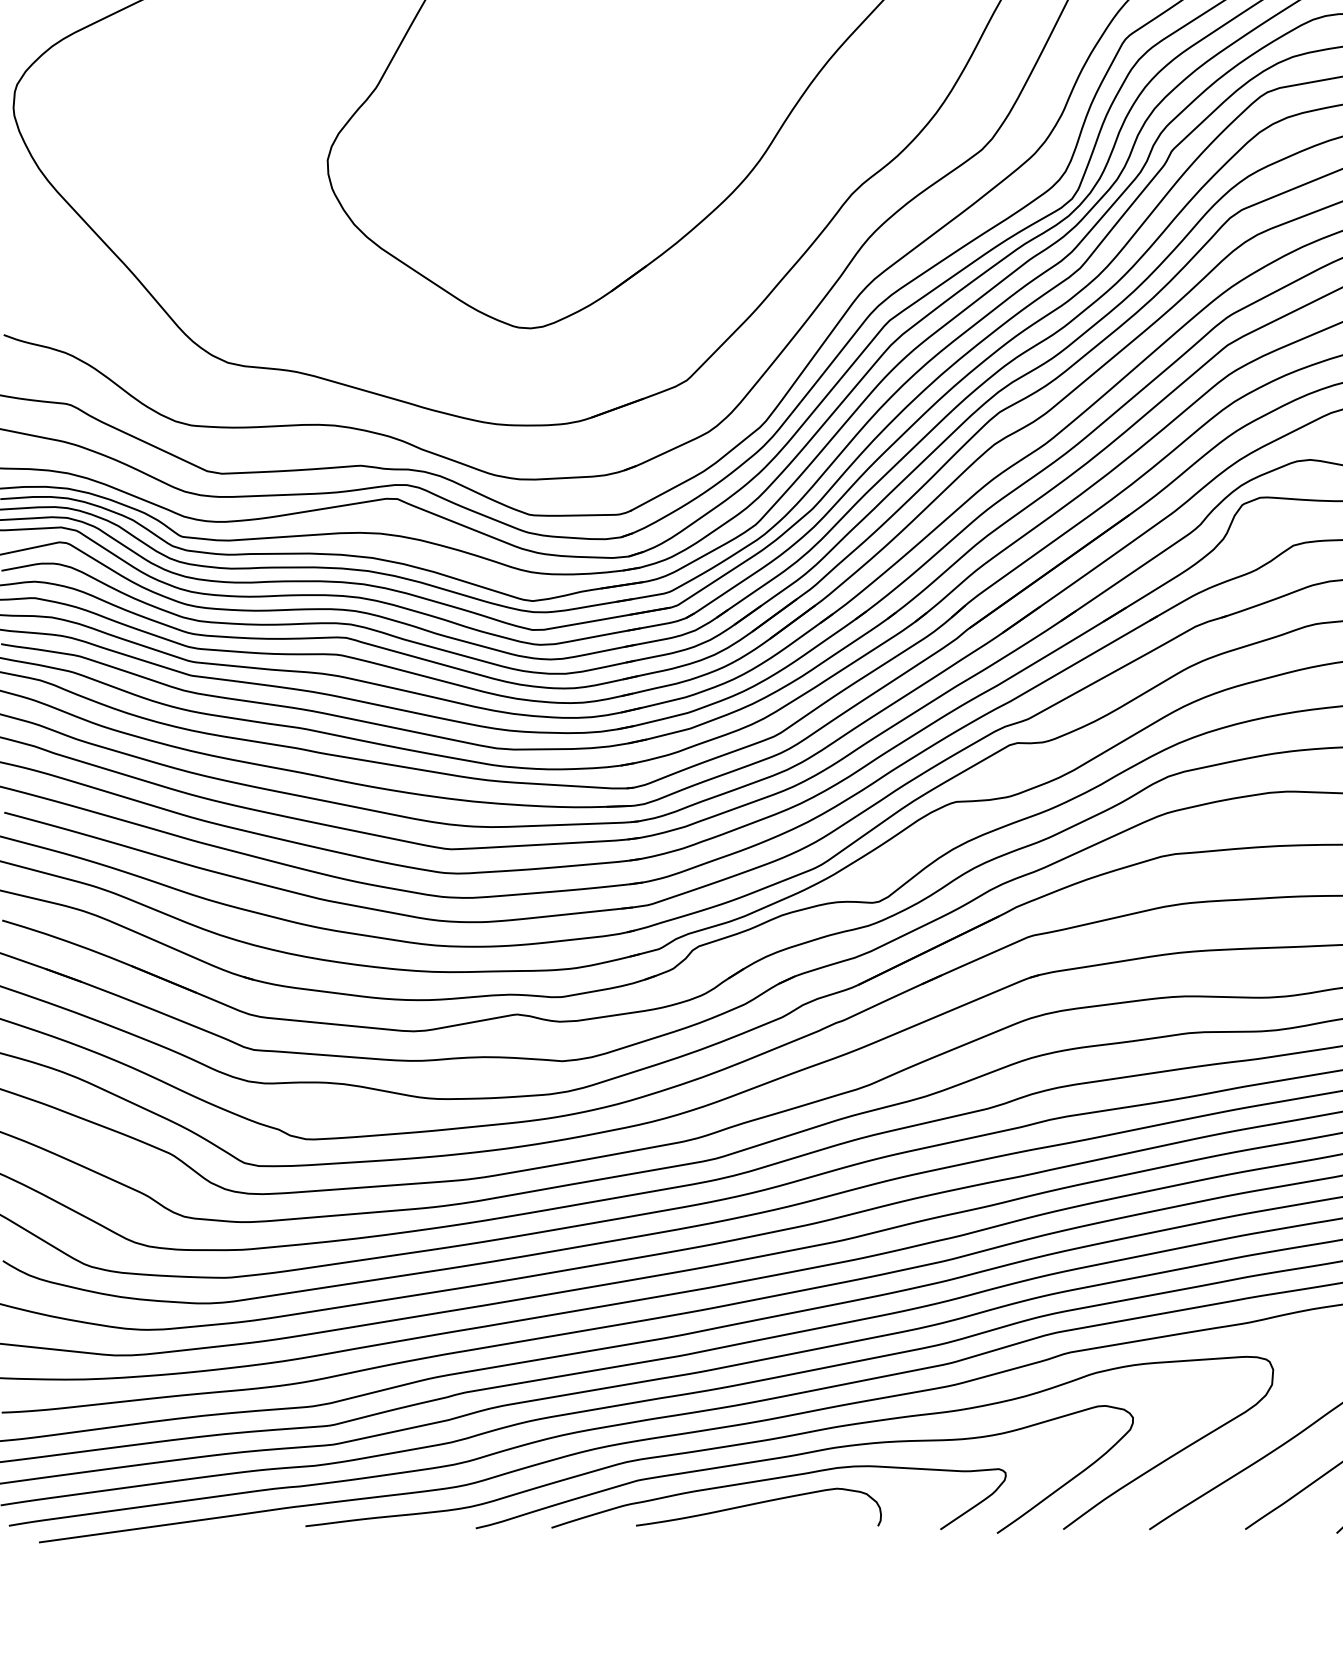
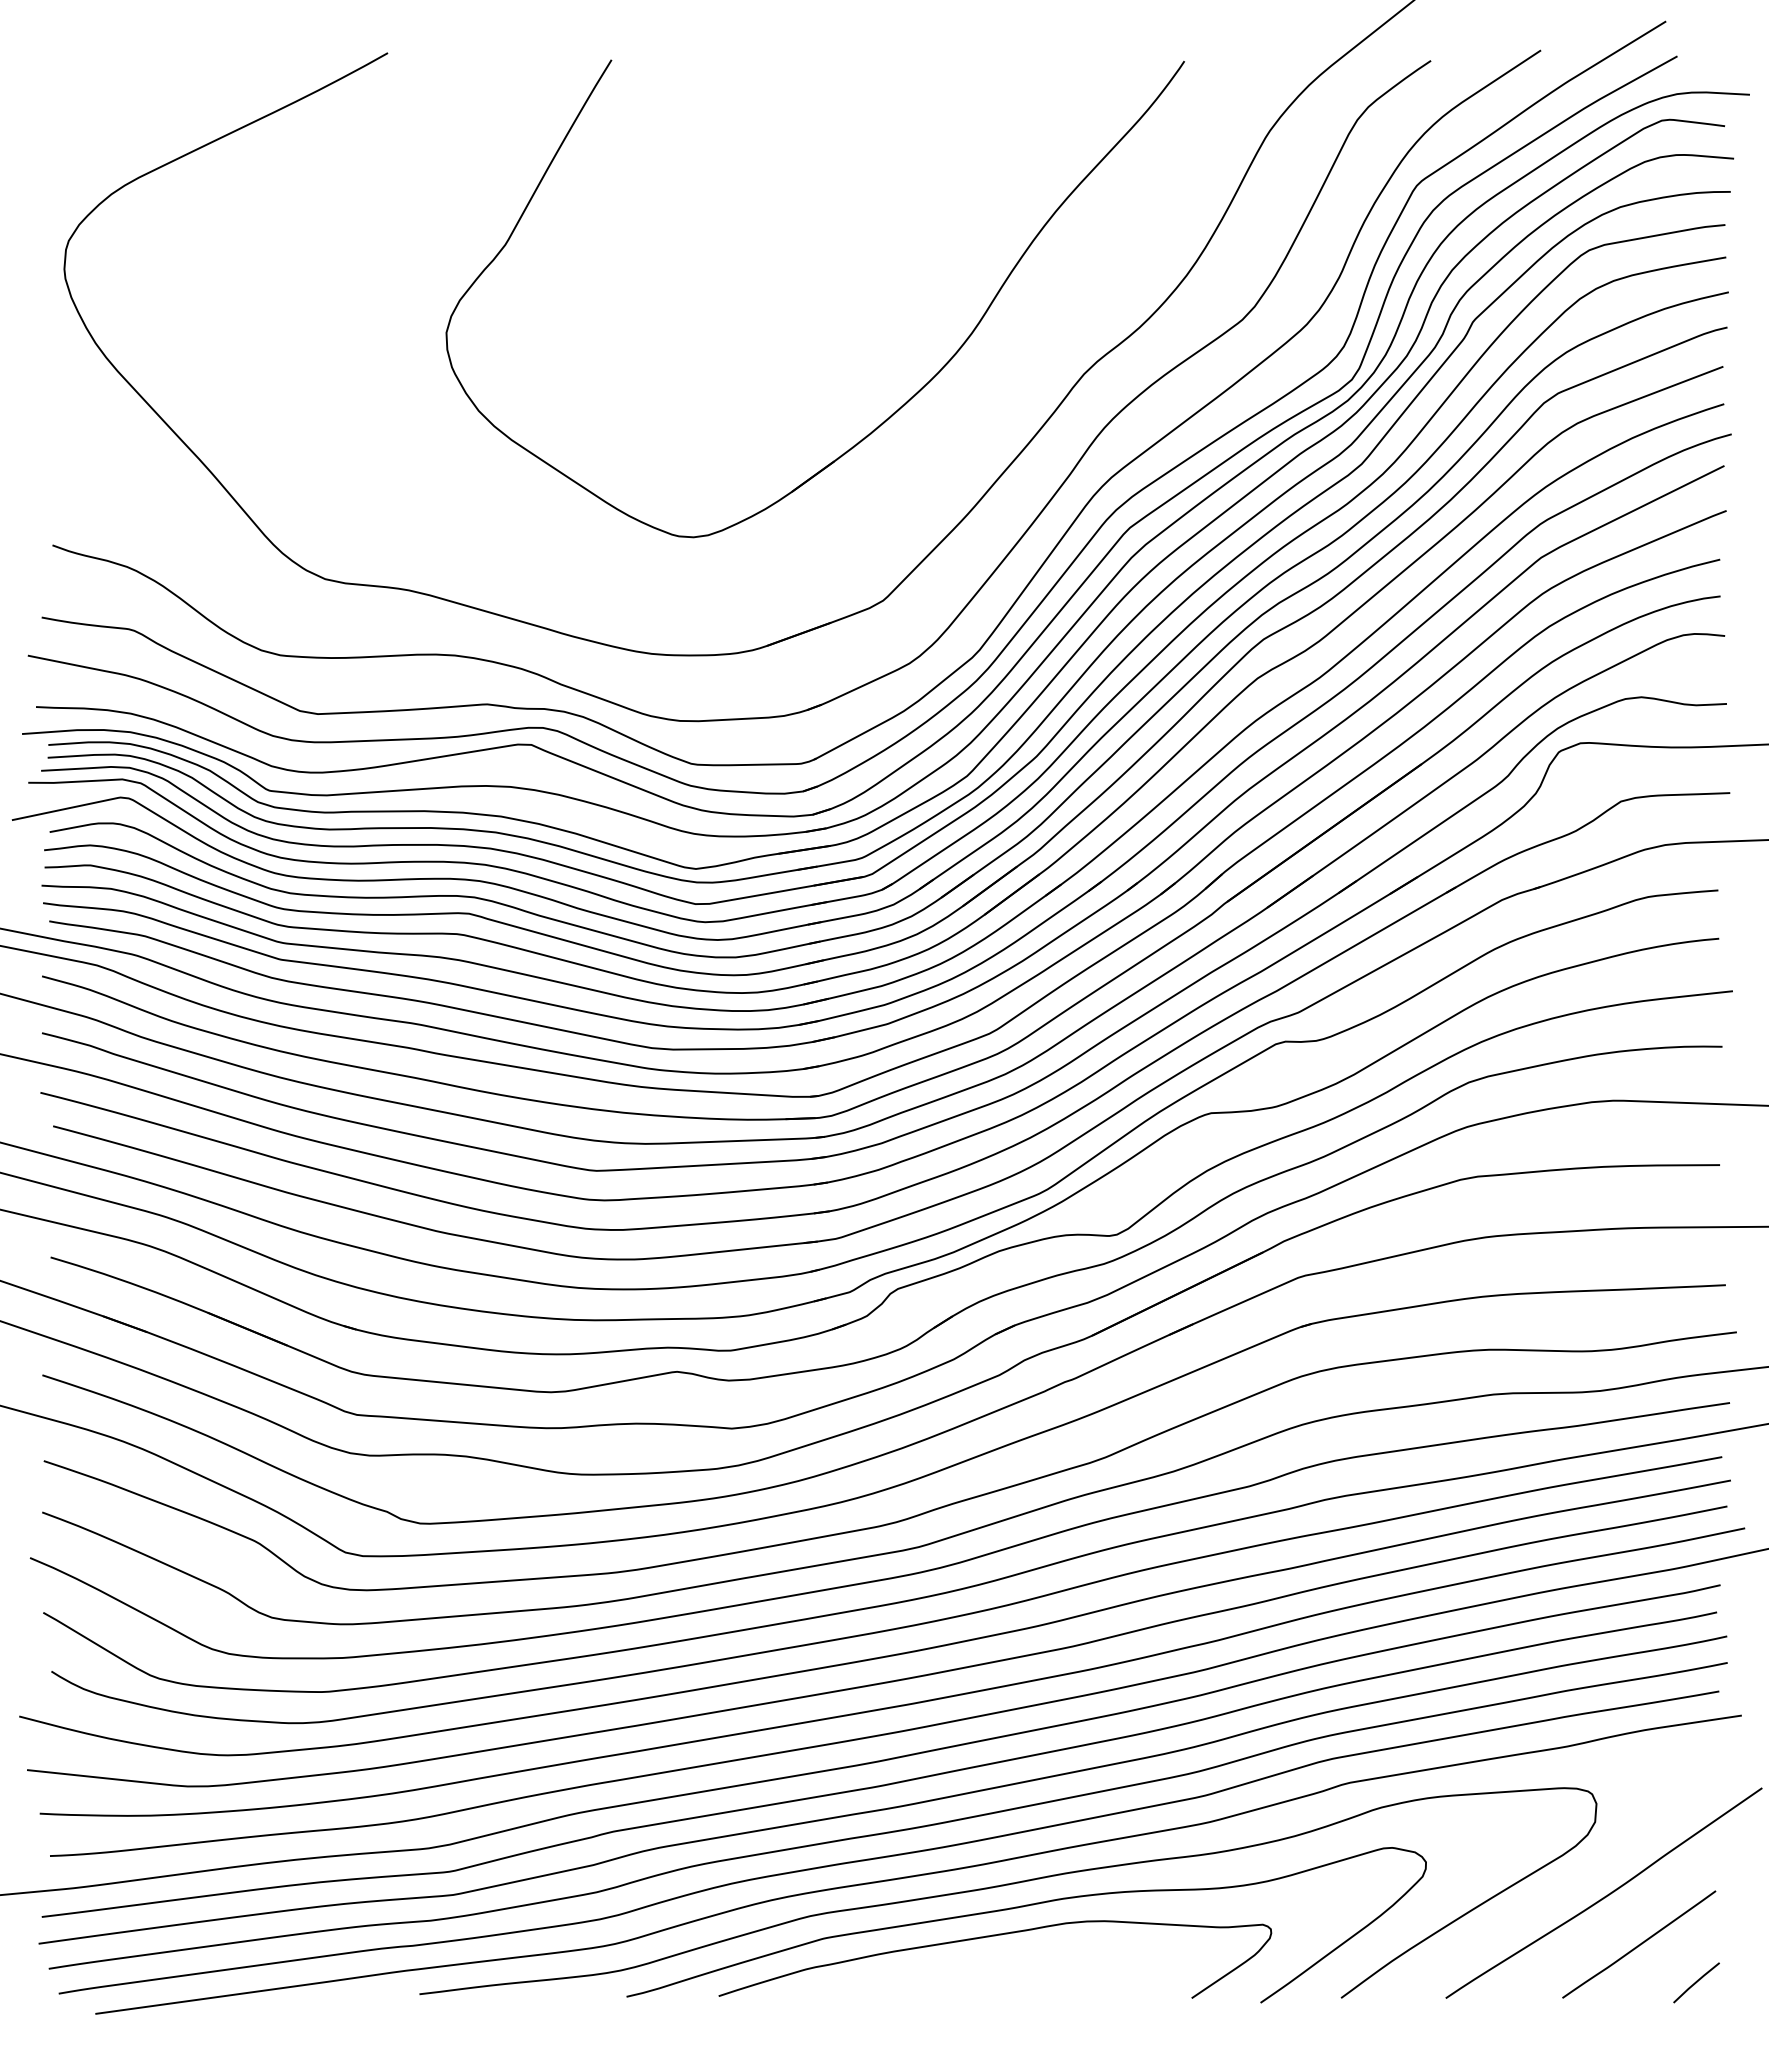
curve: (757, 1504) -> (969, 1967), removed

